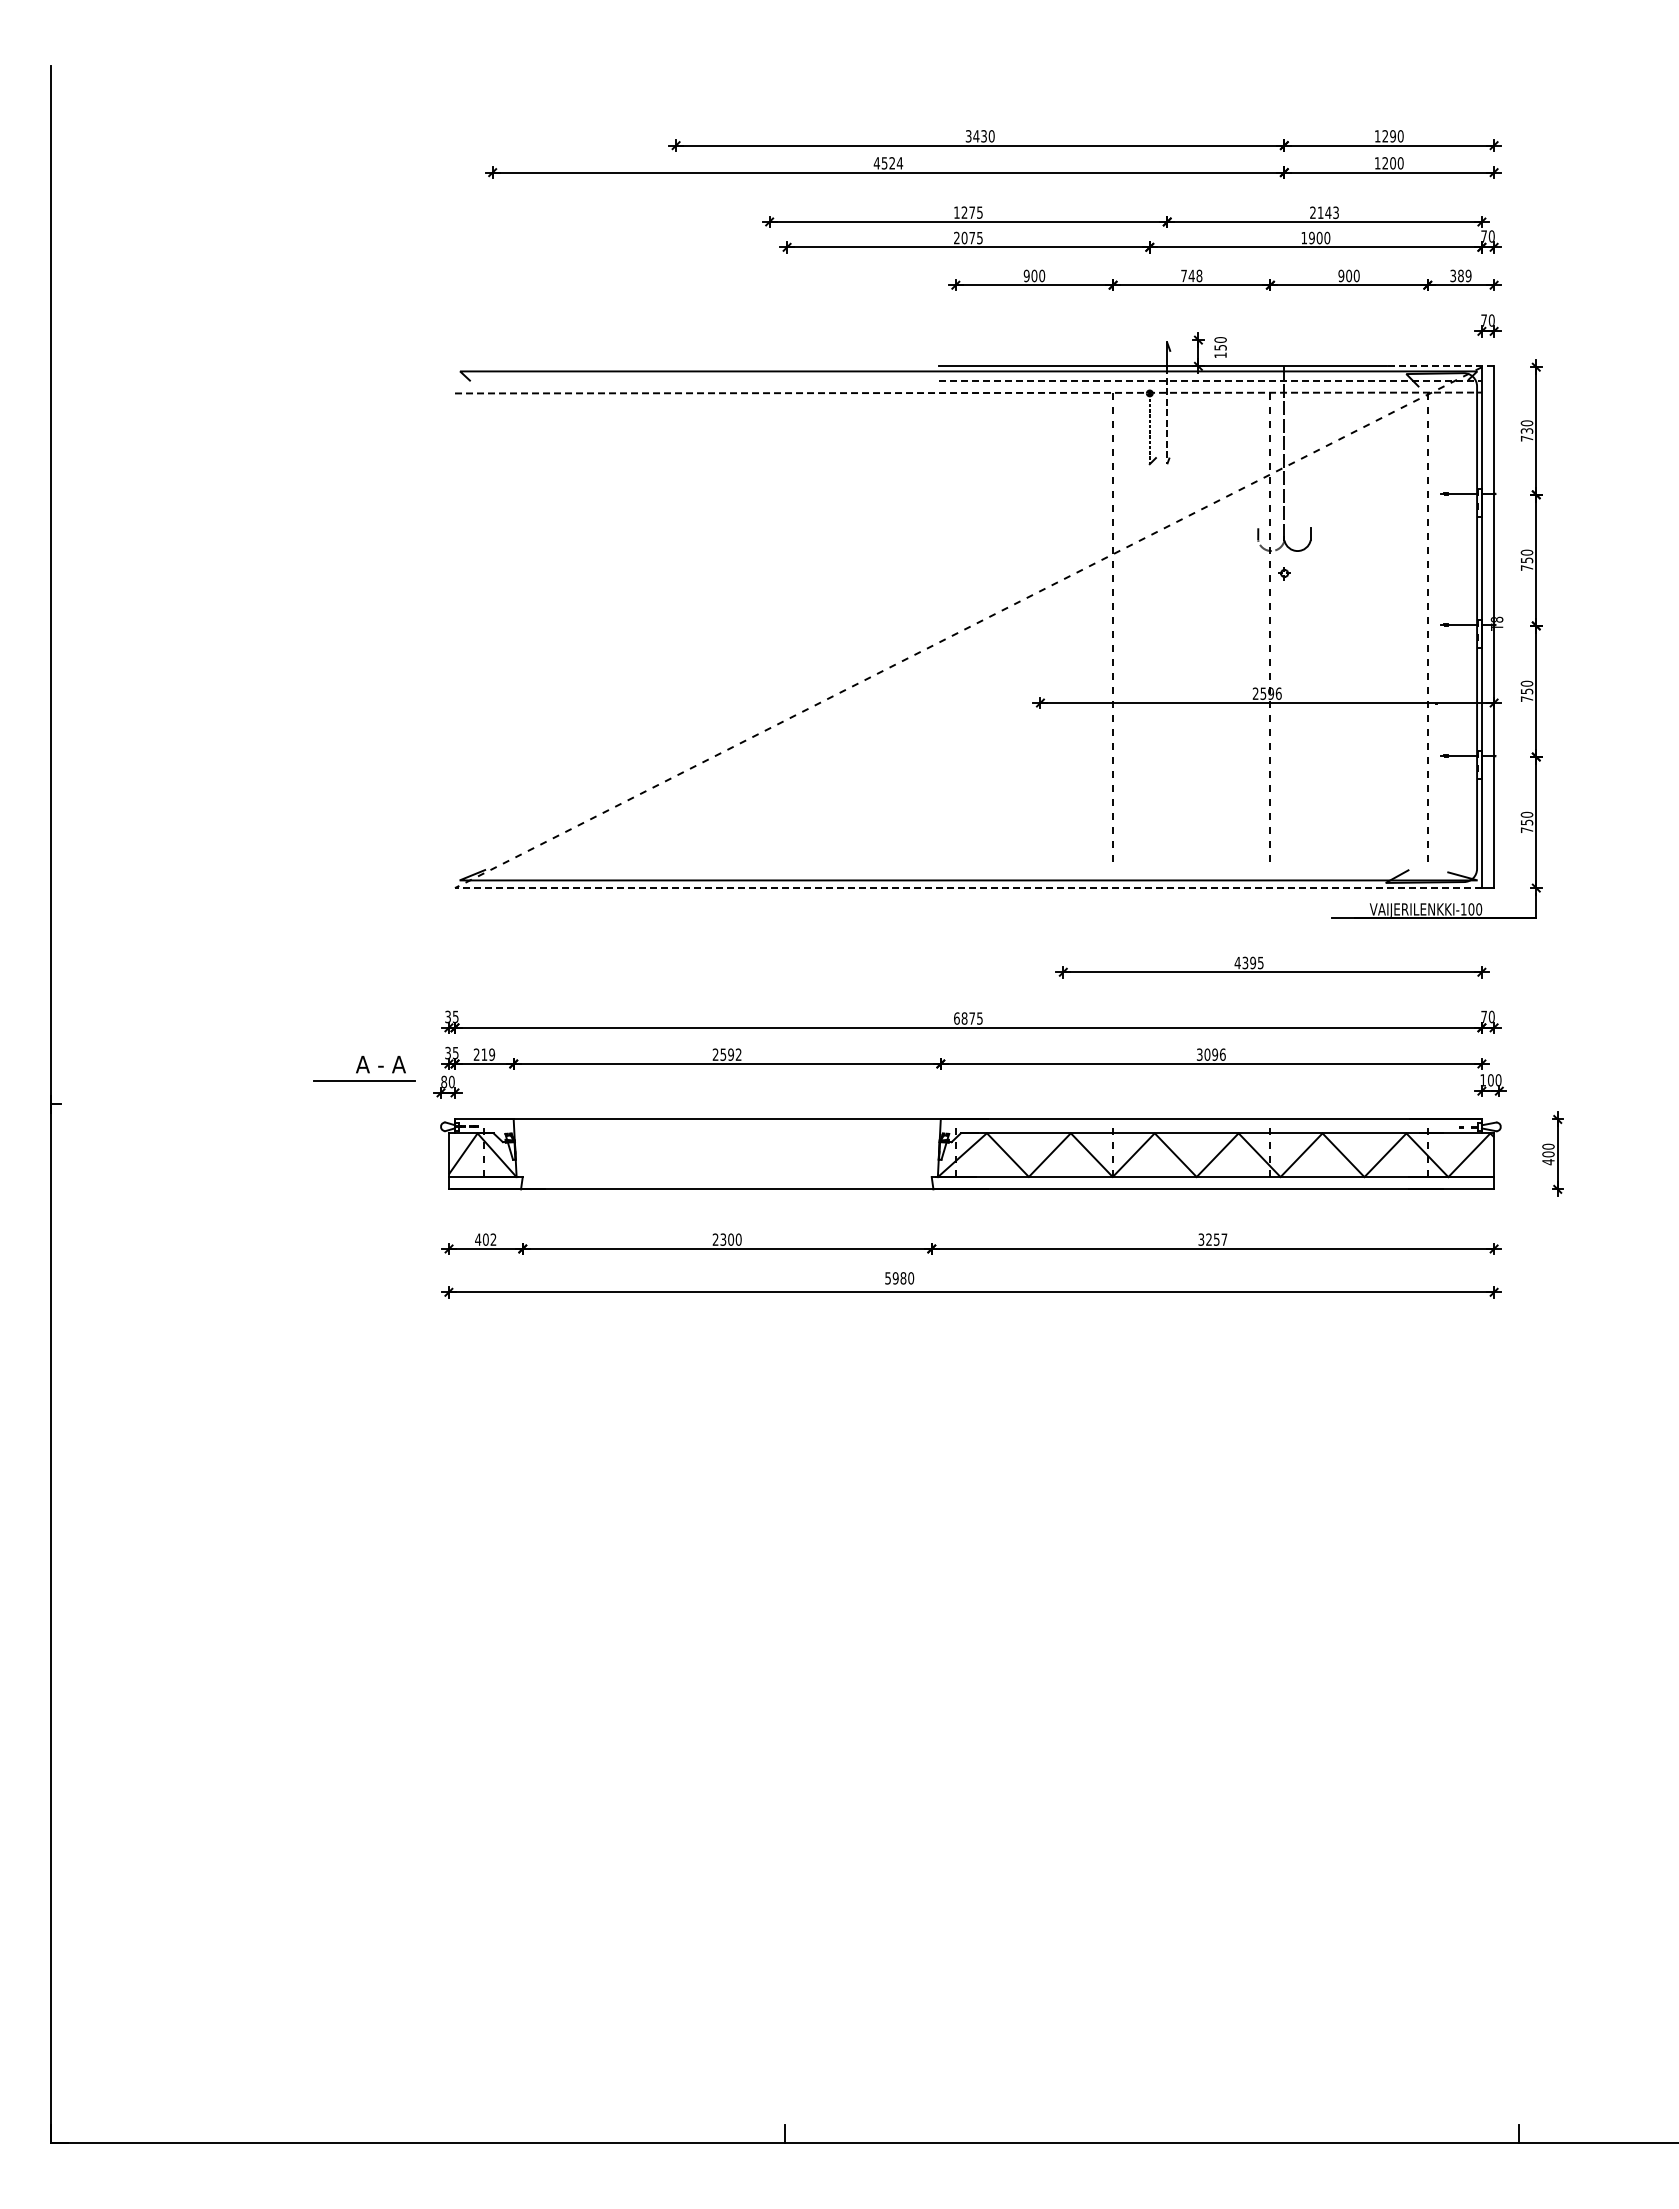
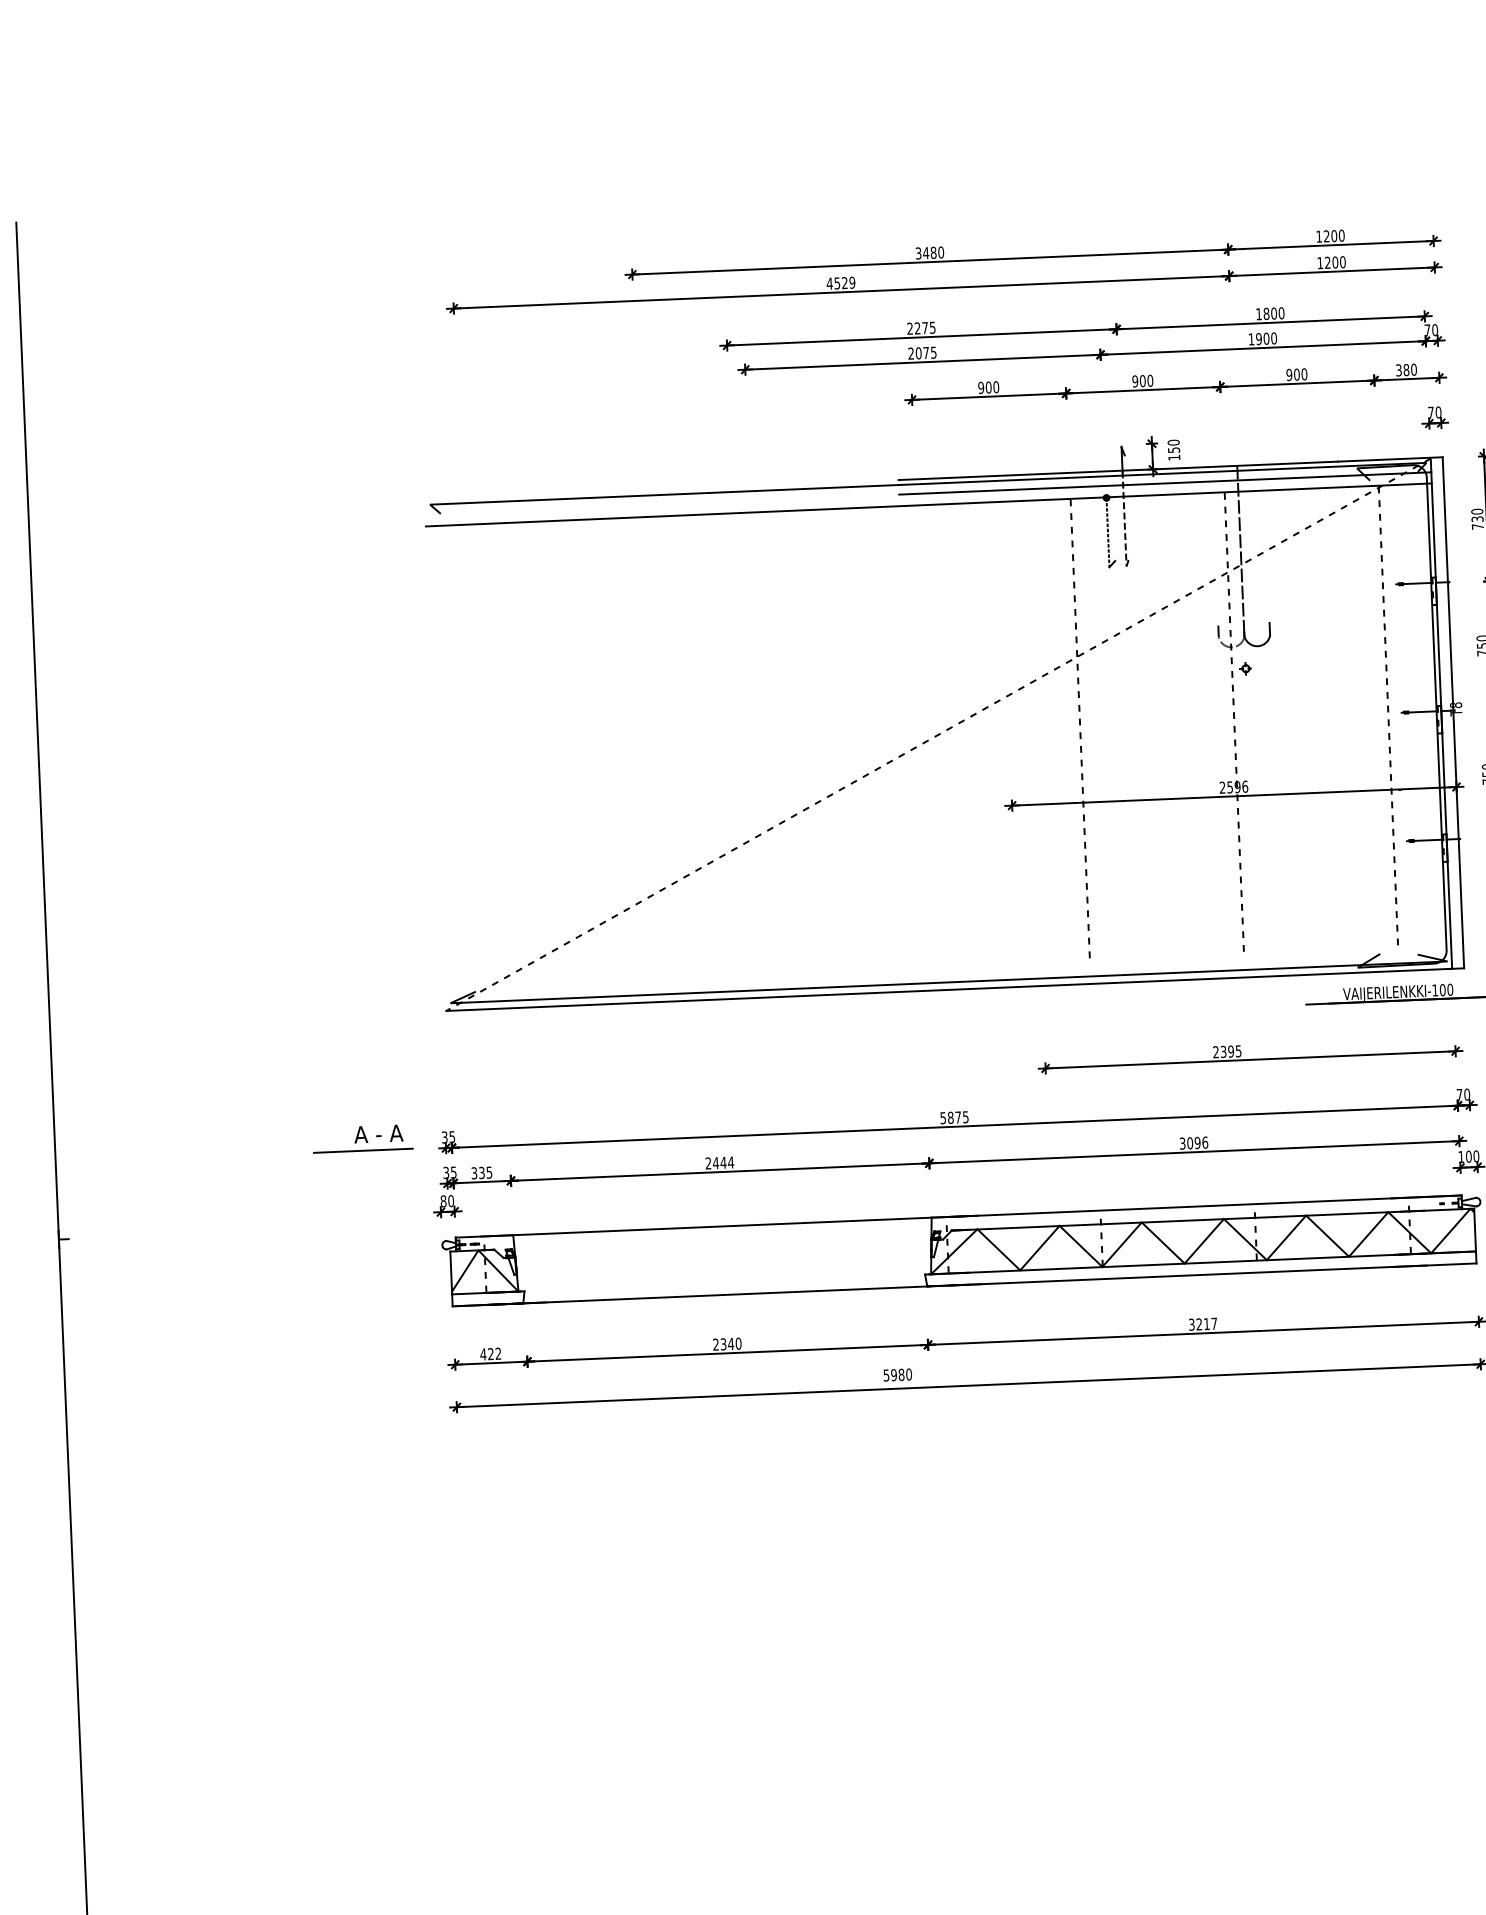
text: (983, 136) -> (933, 253), 3430 -> 3480
text: (1392, 136) -> (1333, 236), 1290 -> 1200
text: (899, 163) -> (851, 282), 4524 -> 4529
text: (956, 212) -> (909, 328), 1275 -> 2275
text: (1324, 212) -> (1270, 313), 2143 -> 1800
text: (1191, 275) -> (1142, 380), 748 -> 900
text: (1468, 276) -> (1413, 370), 389 -> 380
line: (1440, 366) -> (1390, 459), dashed -> solid
line: (1210, 381) -> (1165, 483), dashed -> solid
line: (968, 393) -> (928, 505), dashed -> solid
line: (967, 888) -> (948, 990), dashed -> solid
text: (1237, 962) -> (1215, 1051), 4395 -> 2395
text: (956, 1018) -> (942, 1118), 6875 -> 5875
text: (484, 1054) -> (481, 1172), 219 -> 335
text: (730, 1054) -> (722, 1162), 2592 -> 2444
part: (364, 1068) -> (362, 1138), moved
text: (485, 1239) -> (490, 1353), 402 -> 422
text: (730, 1239) -> (730, 1343), 2300 -> 2340
text: (1216, 1239) -> (1206, 1323), 3257 -> 3217

